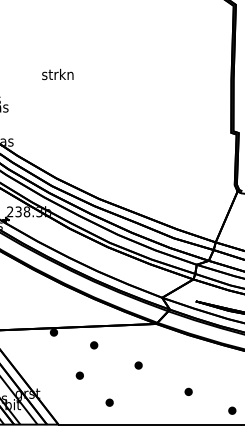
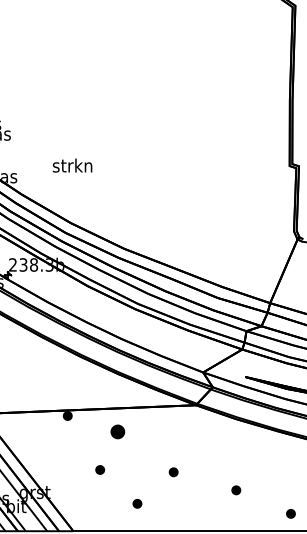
text: (57, 74) -> (72, 165), moved
part: (94, 345) -> (118, 432), size x1.6
part: (138, 365) -> (173, 472), moved

